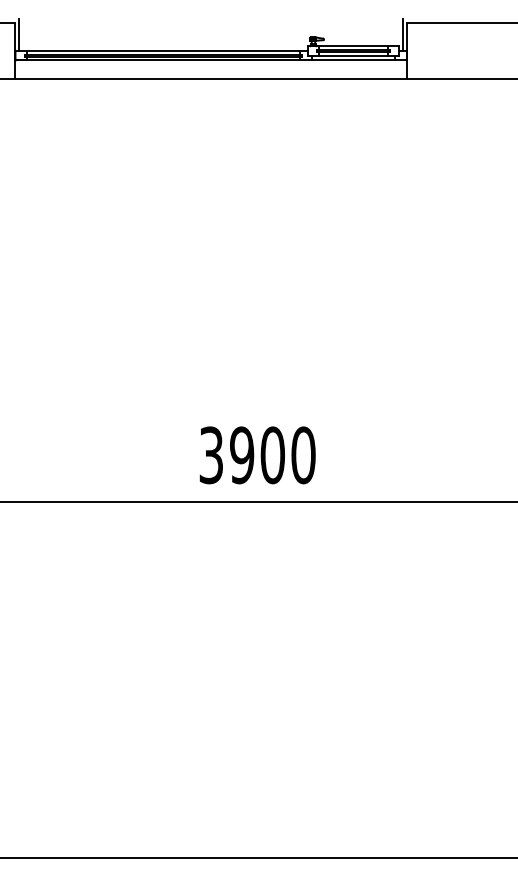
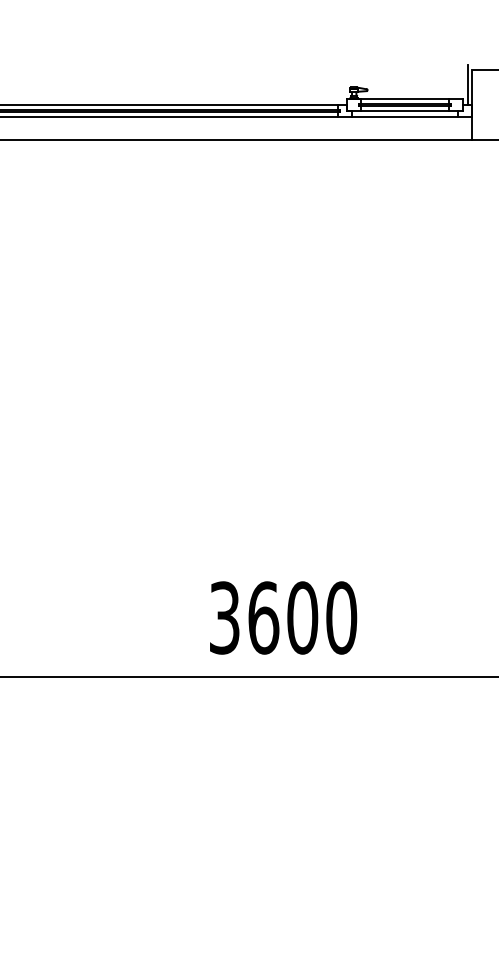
text: (242, 455) -> (264, 618), 3900 -> 3600

